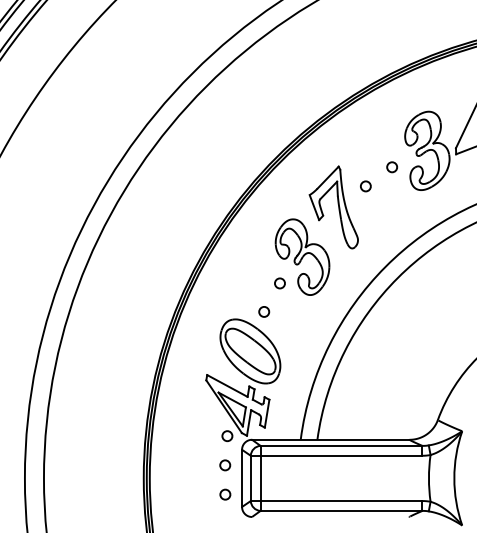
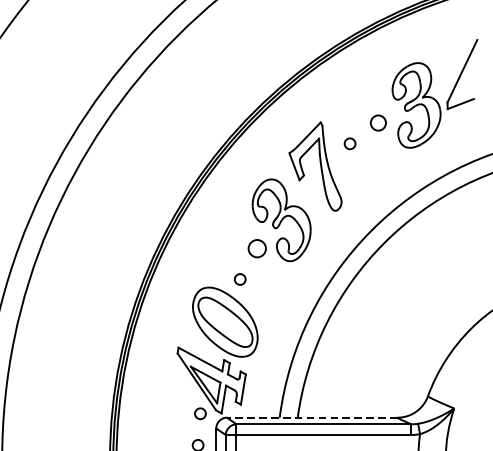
circle: (392, 167) -> (378, 123), size x1.4
circle: (279, 283) -> (256, 248), size x1.6
line: (330, 439) -> (311, 417), solid -> dashed

